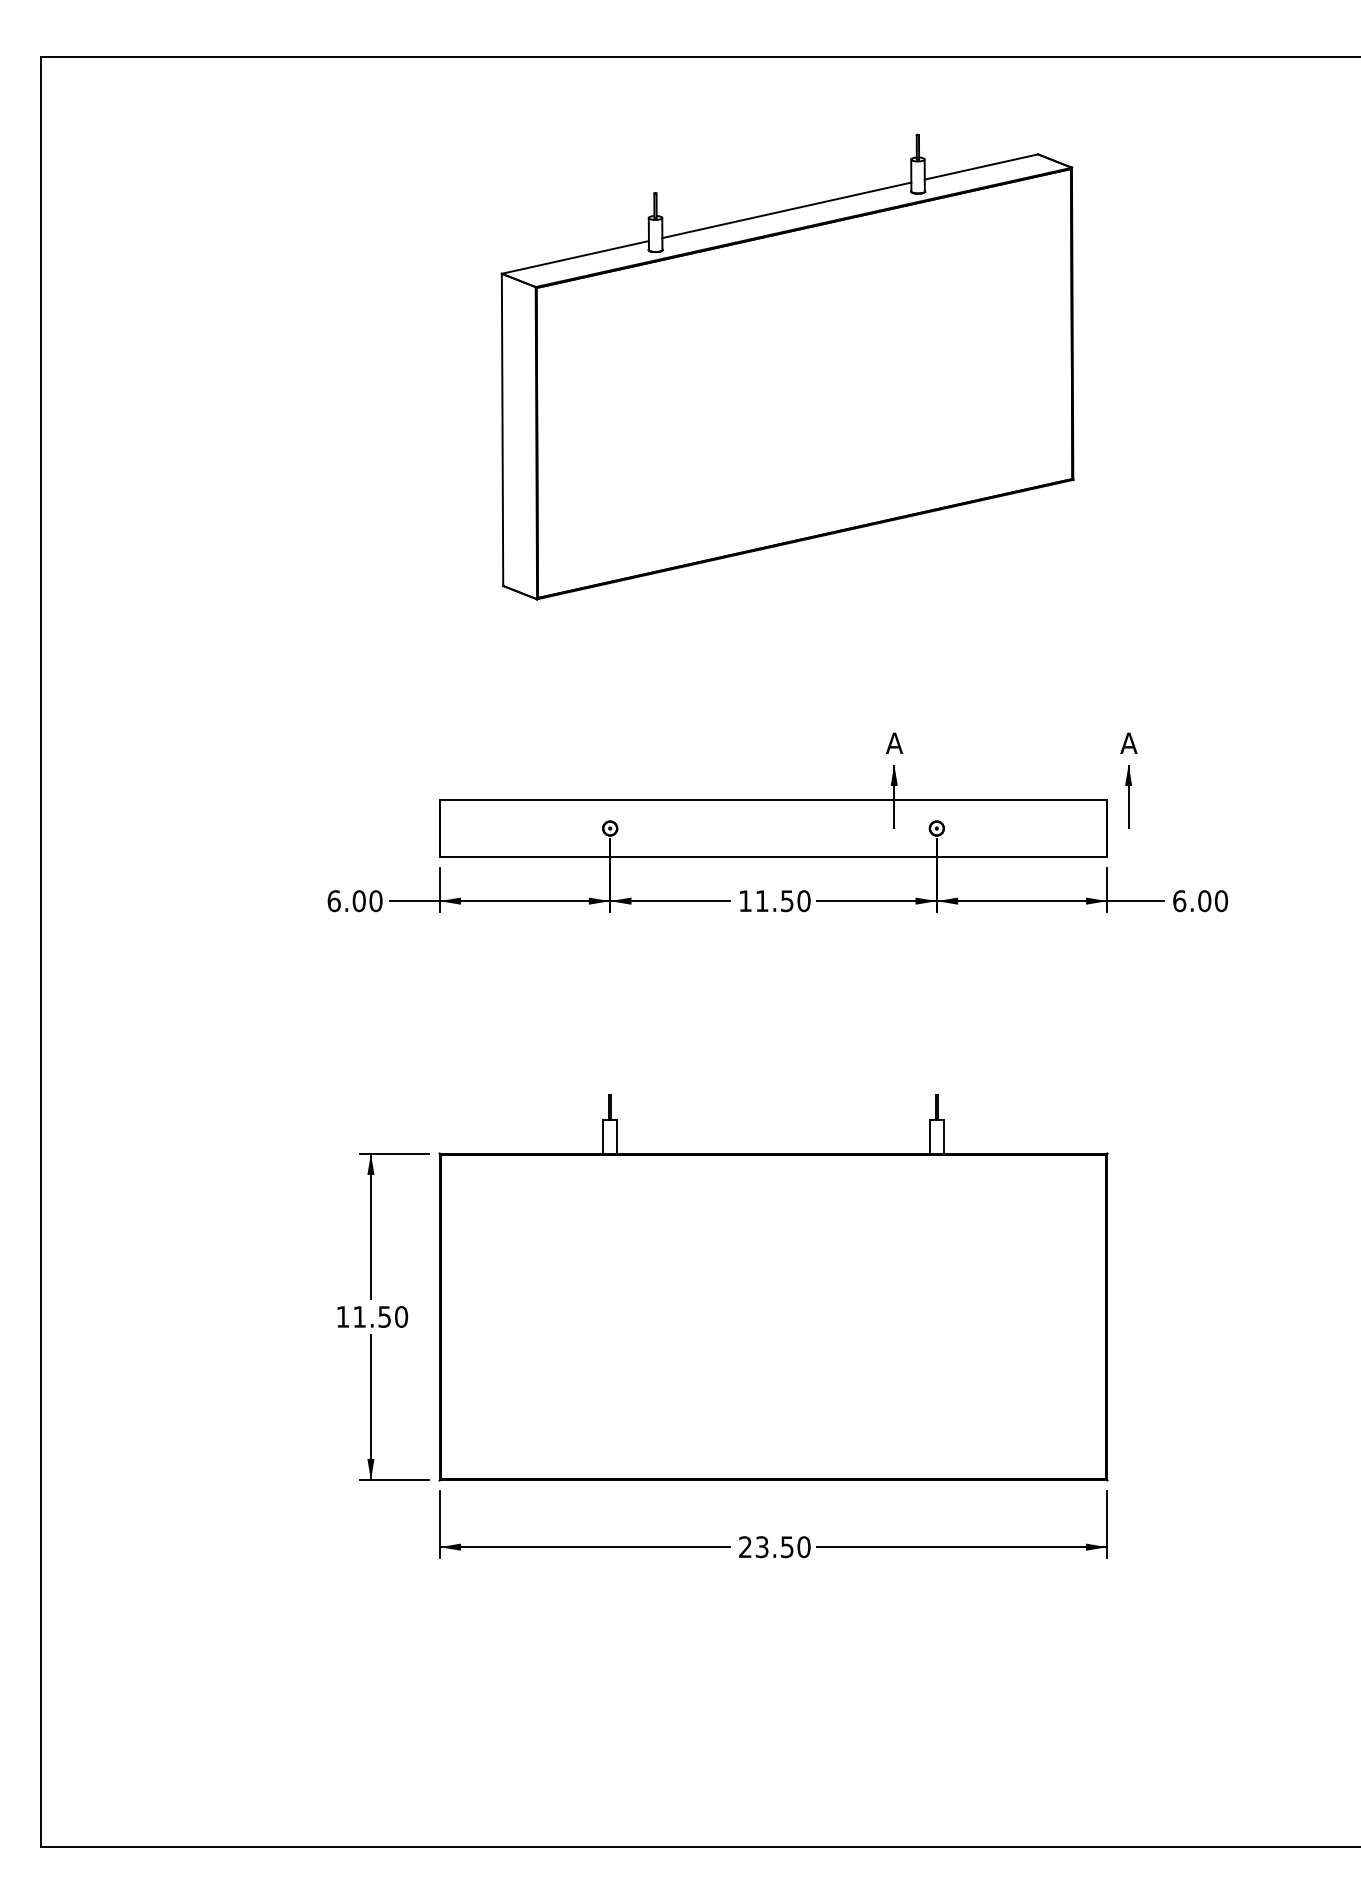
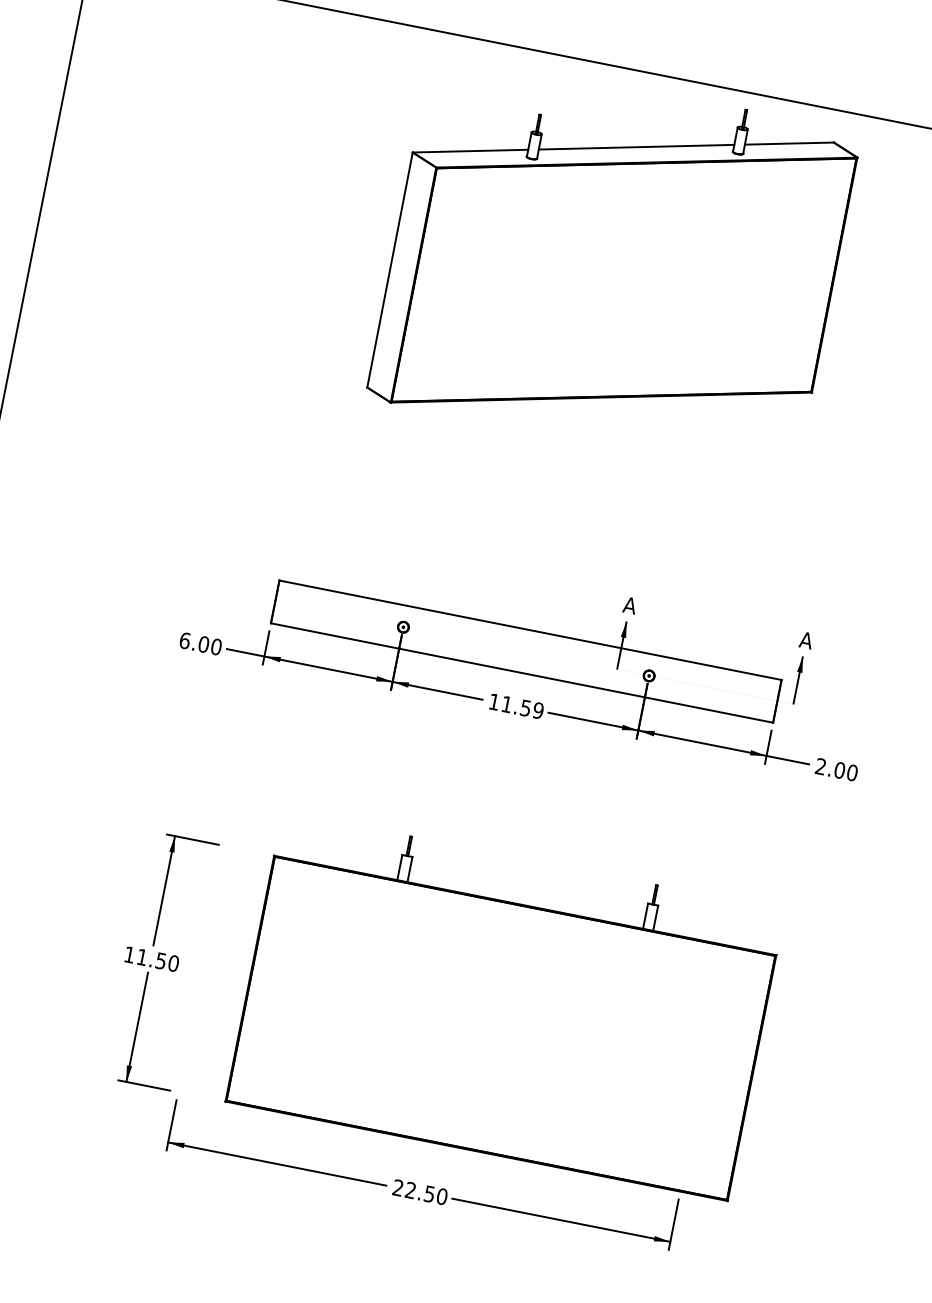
part: (787, 366) -> (613, 264), moved
text: (803, 901) -> (537, 710), 11.50 -> 11.59
text: (1179, 901) -> (820, 766), 6.00 -> 2.00
part: (773, 1287) -> (505, 1006), moved
text: (761, 1547) -> (410, 1190), 23.50 -> 22.50

